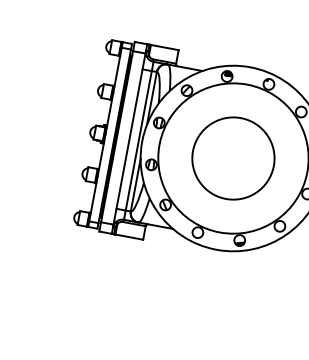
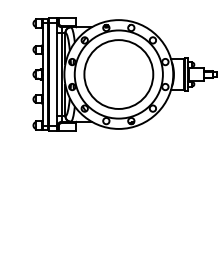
circle: (232, 158) -> (118, 74), size x1.43

